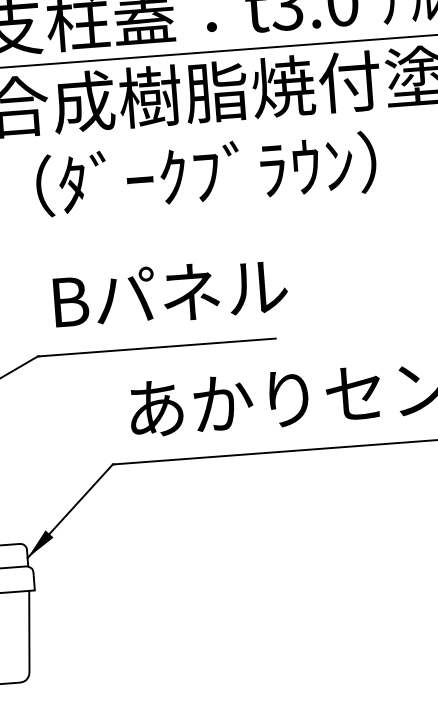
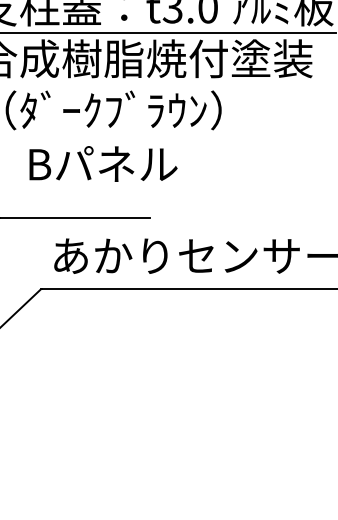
text: (170, 292) -> (103, 163), moved

